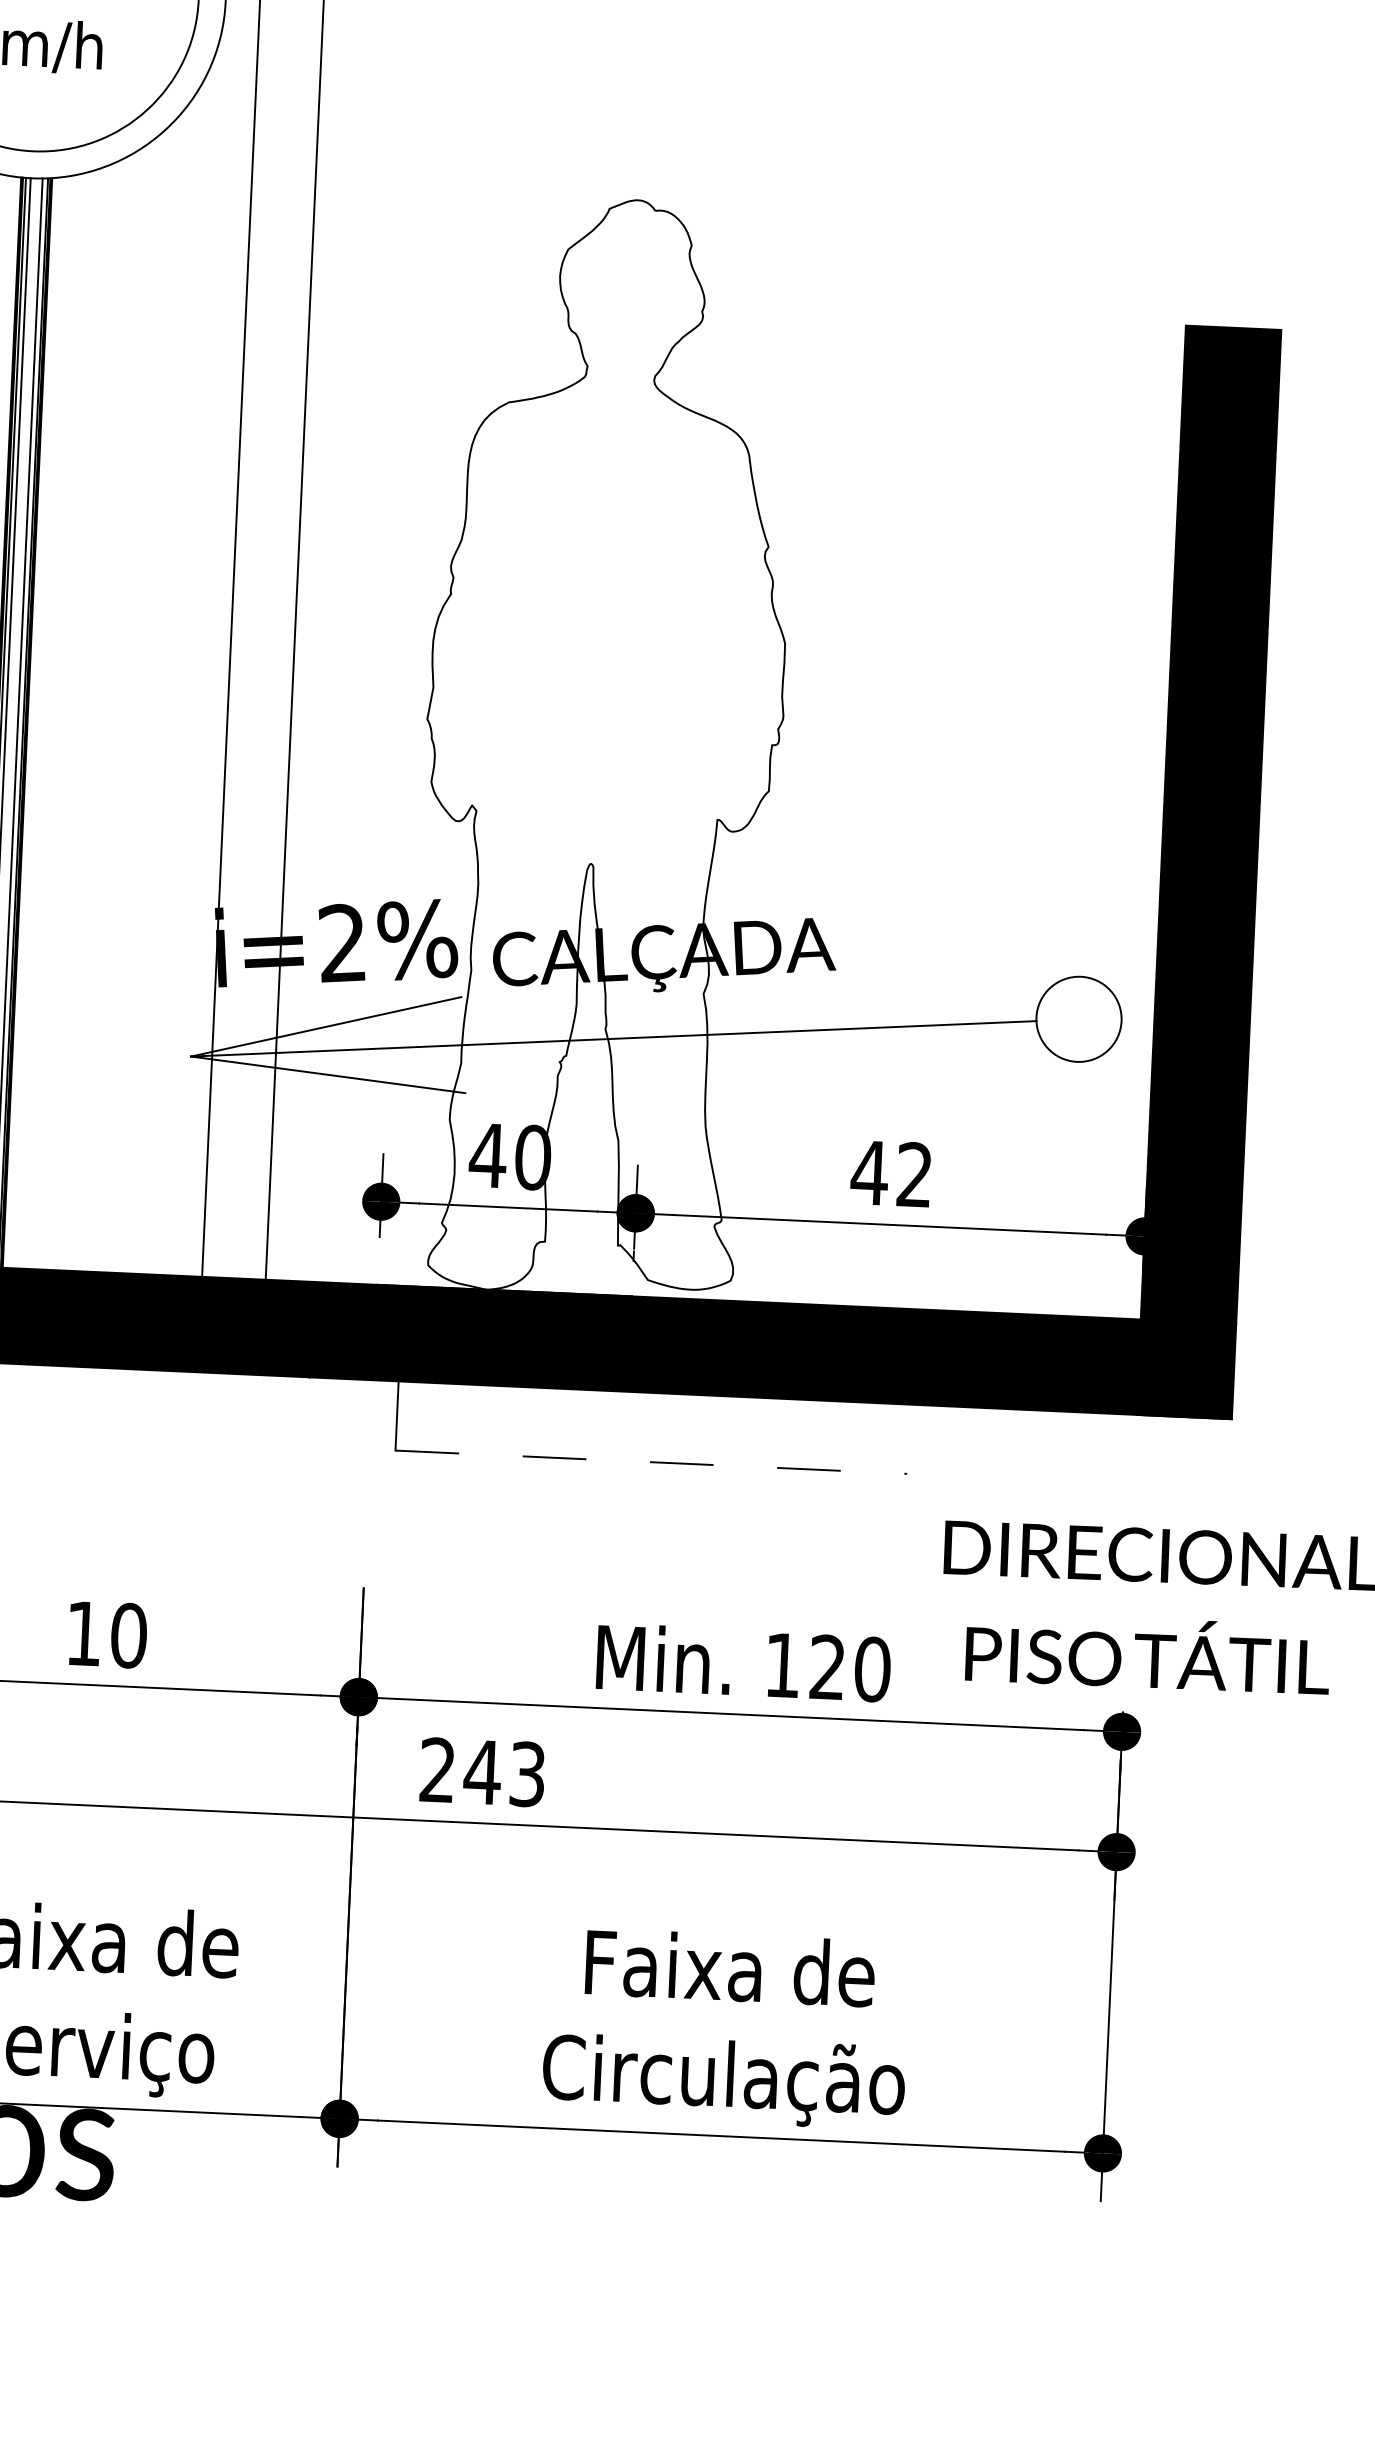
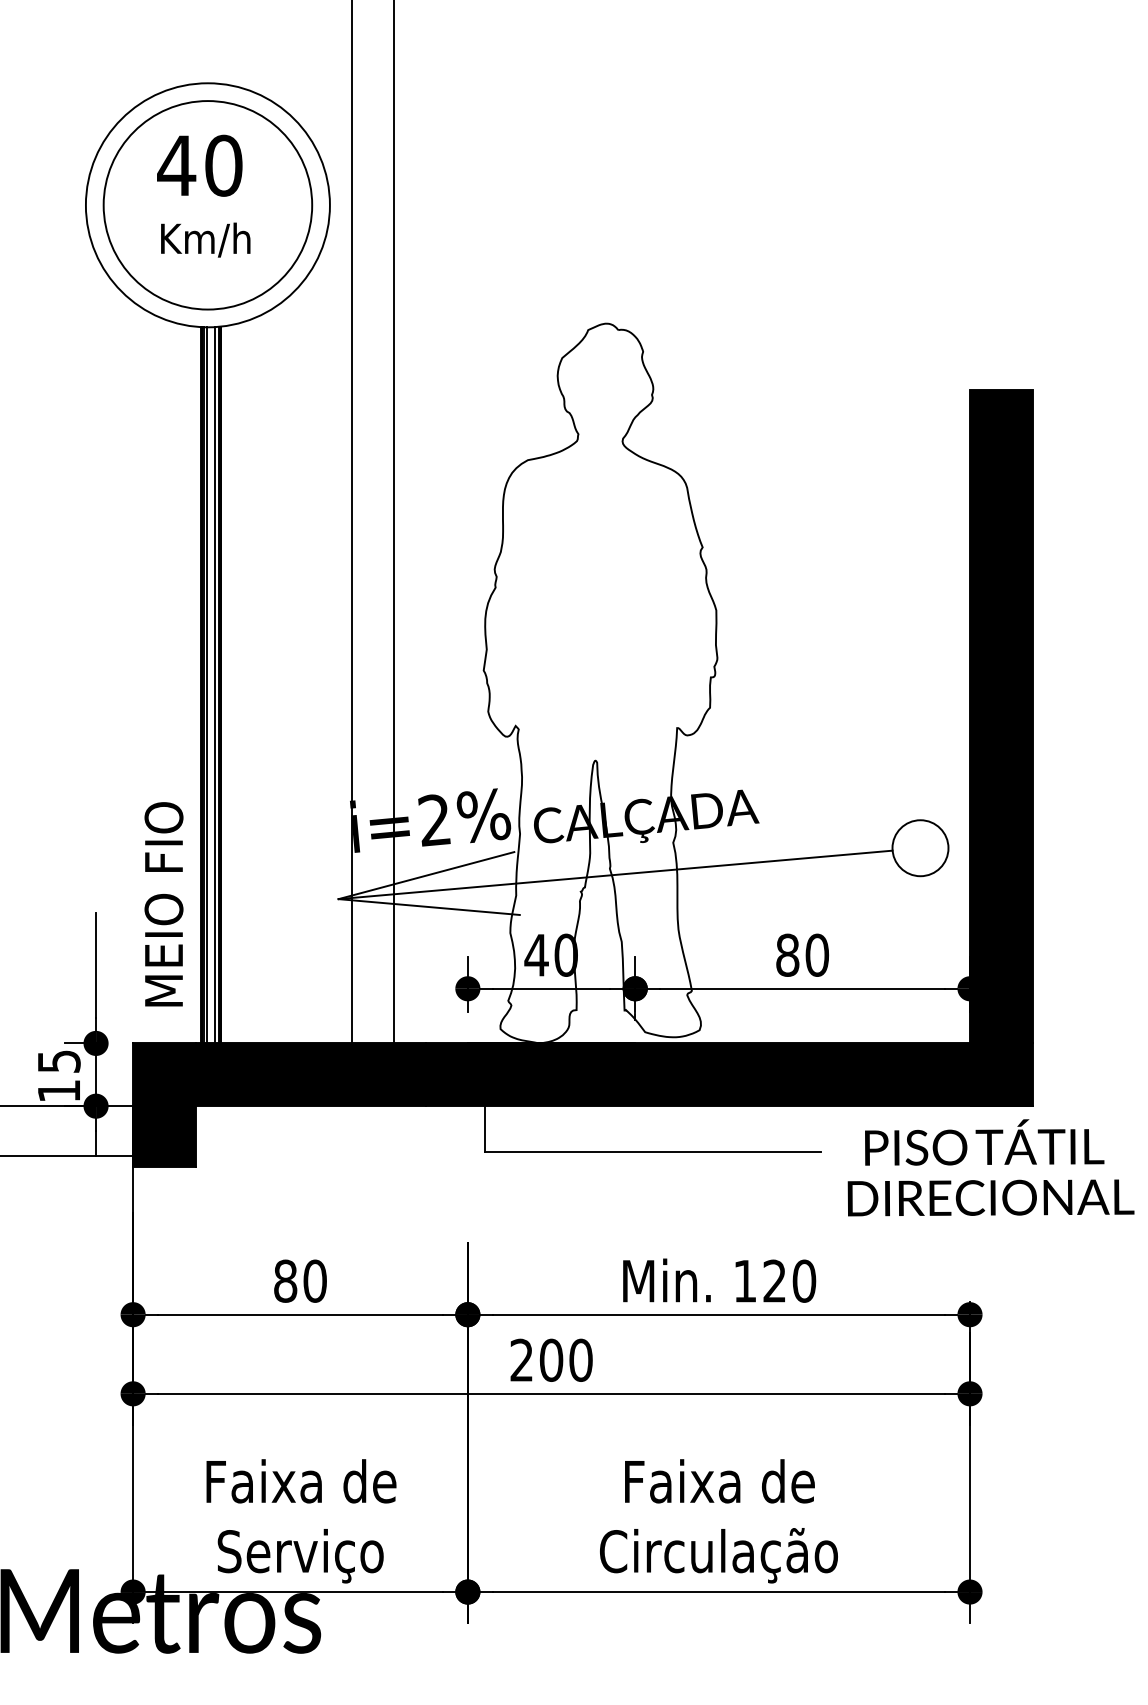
text: (892, 1172) -> (802, 954), 42 -> 80
line: (652, 1461) -> (653, 1151), dashed -> solid
text: (83, 1632) -> (285, 1280), 10 -> 80
text: (1147, 1653) -> (984, 1142), moved
text: (504, 1772) -> (565, 1359), 243 -> 200

